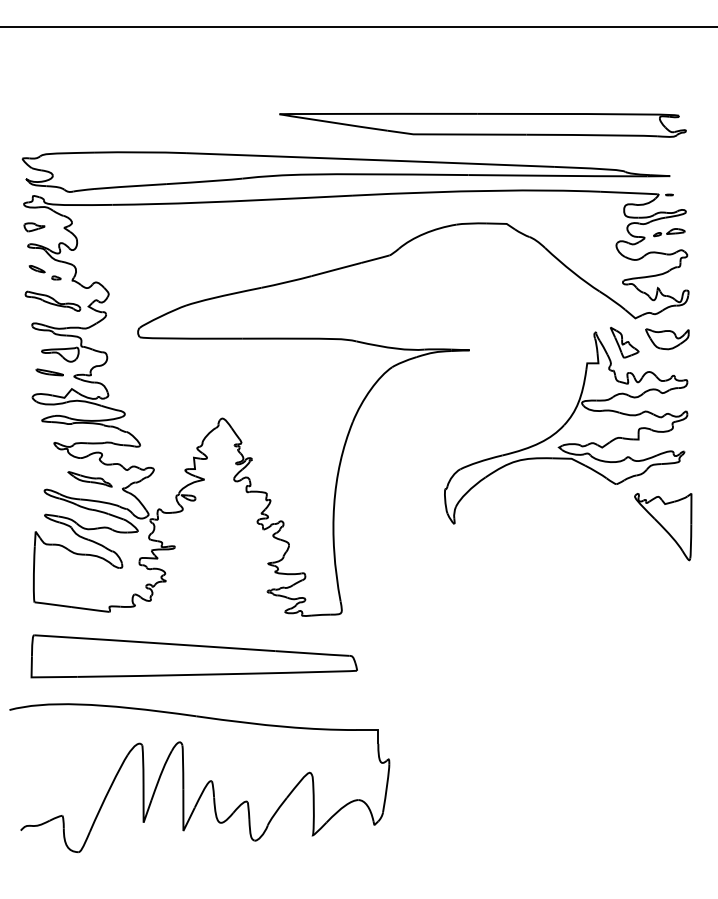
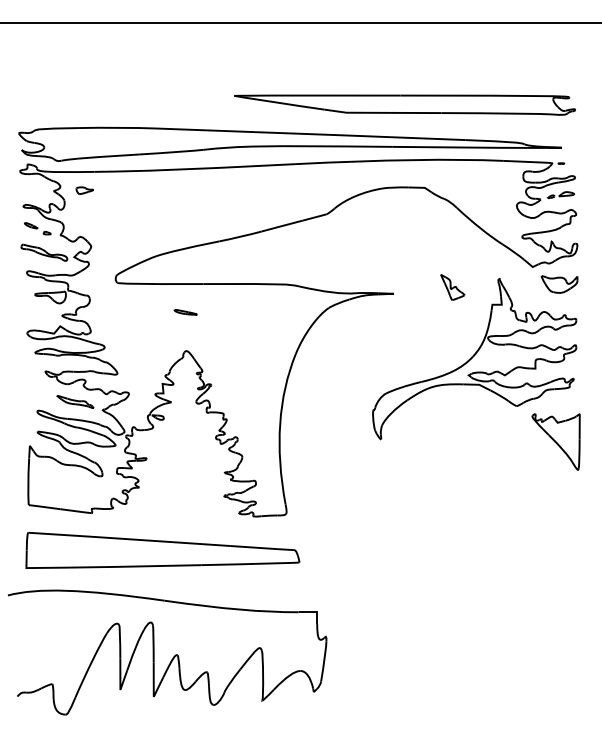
part: (34, 227) -> (84, 190), moved
part: (624, 342) -> (452, 287), moved
part: (49, 372) -> (185, 312), moved

